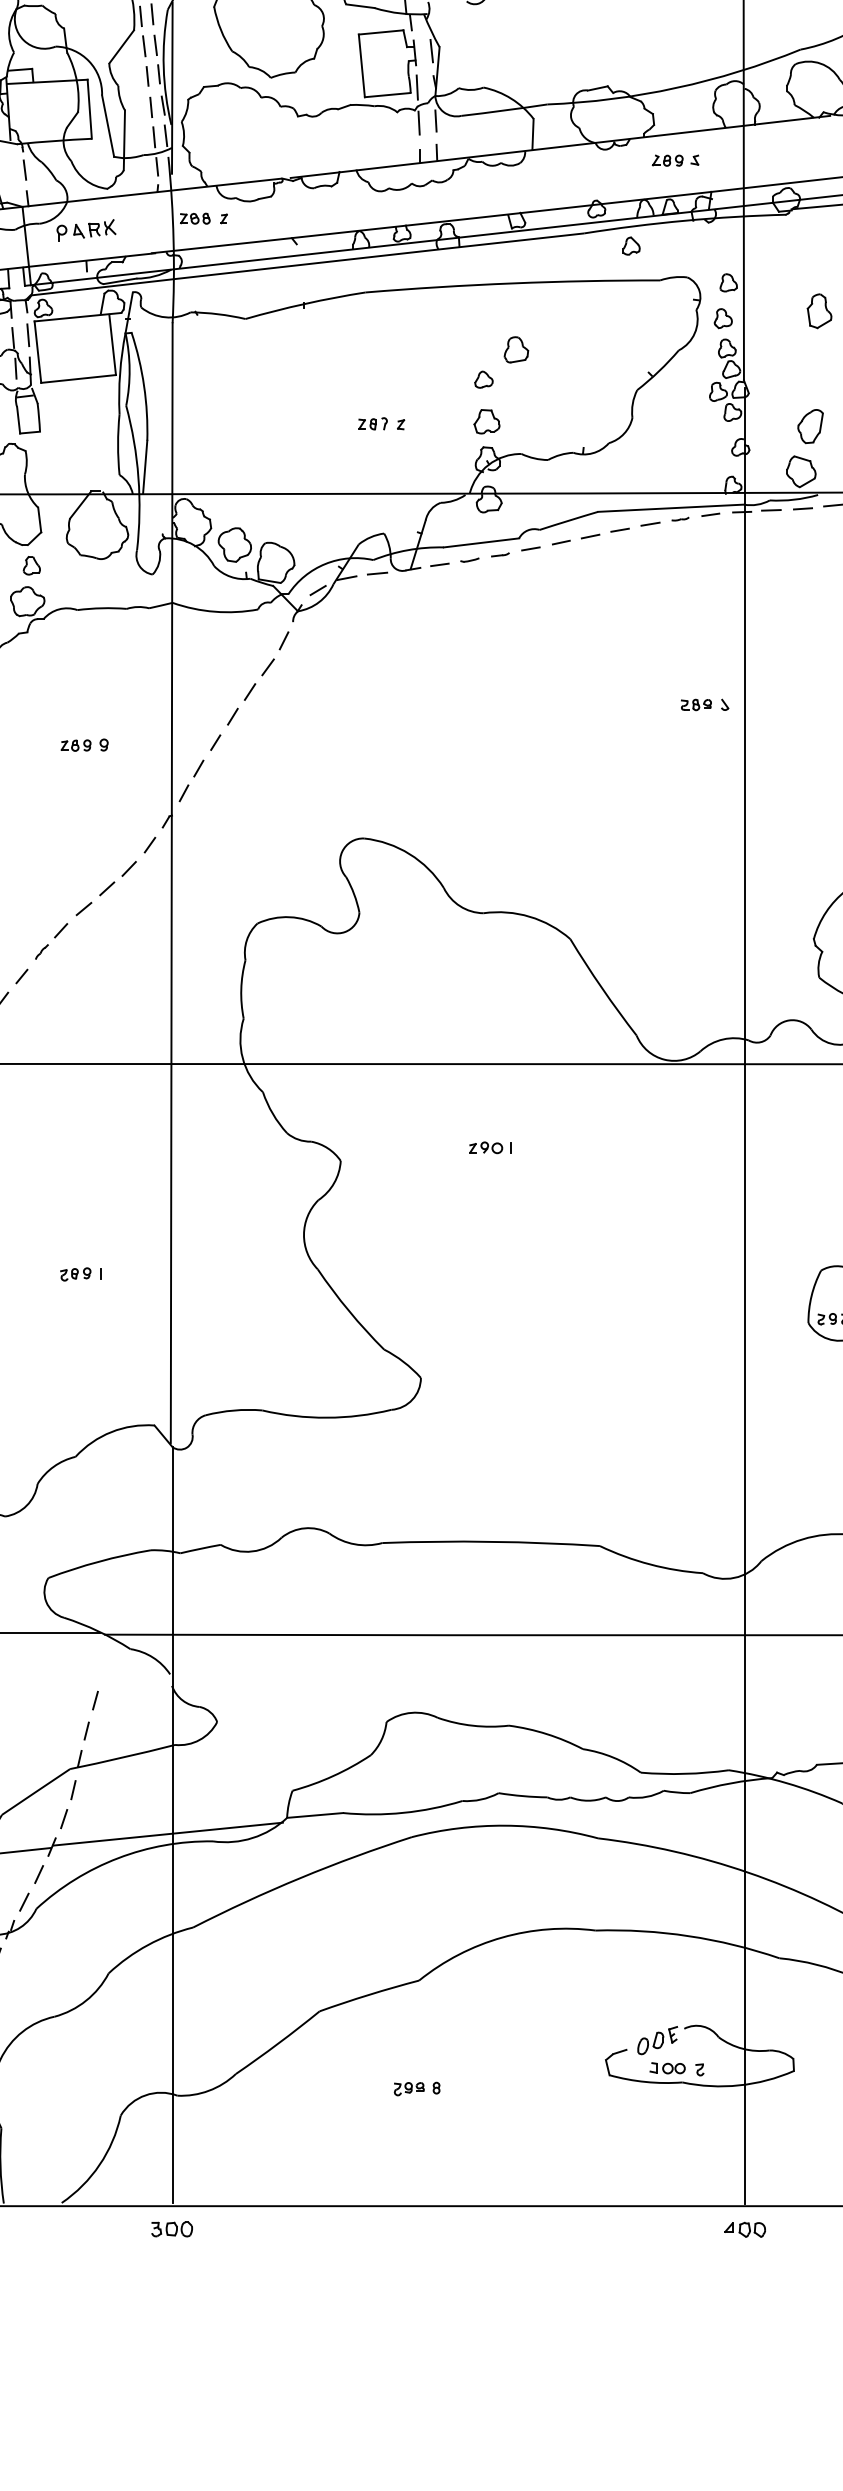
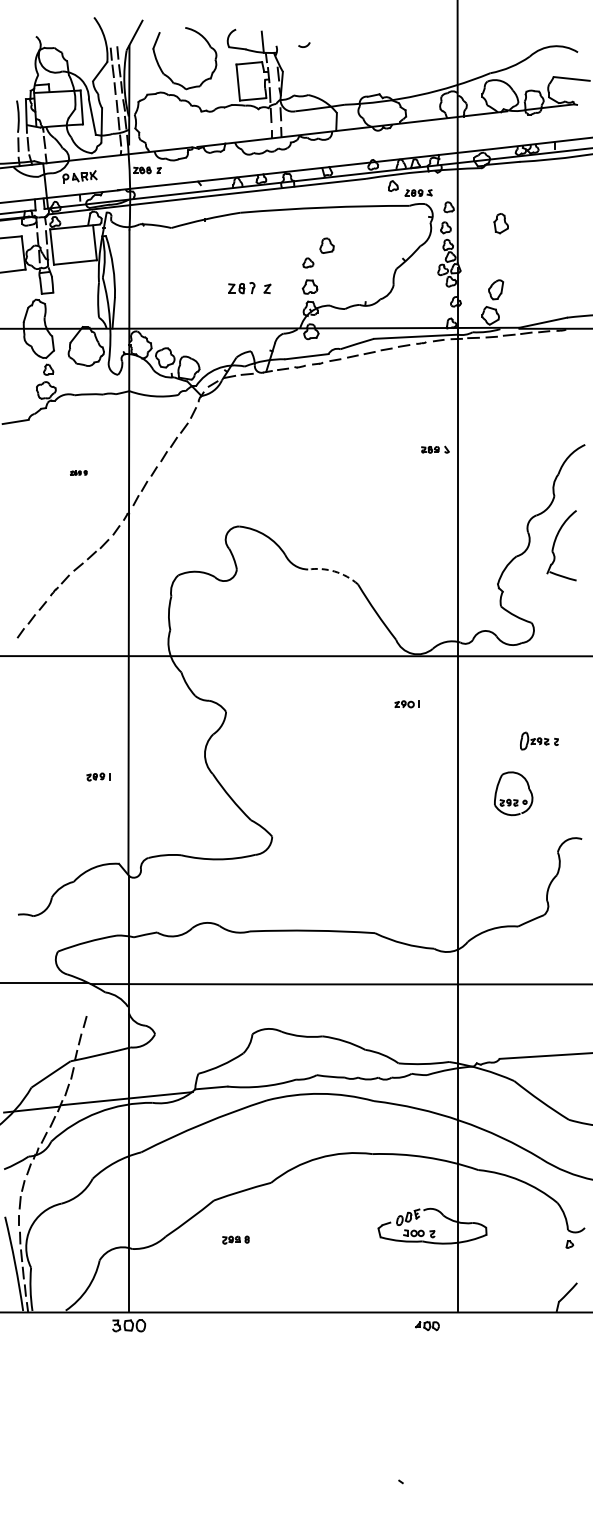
part: (675, 159) -> (418, 192), moved
part: (381, 424) -> (249, 288), size x1.6
part: (83, 744) -> (78, 472), size x0.6
arc: (529, 916) -> (334, 571), solid -> dashed
part: (489, 1148) -> (406, 704), moved
part: (80, 1273) -> (98, 776), moved
part: (416, 2087) -> (235, 1239), moved
part: (172, 2228) -> (129, 1325), size x1.4
part: (745, 2230) -> (427, 1326), moved

